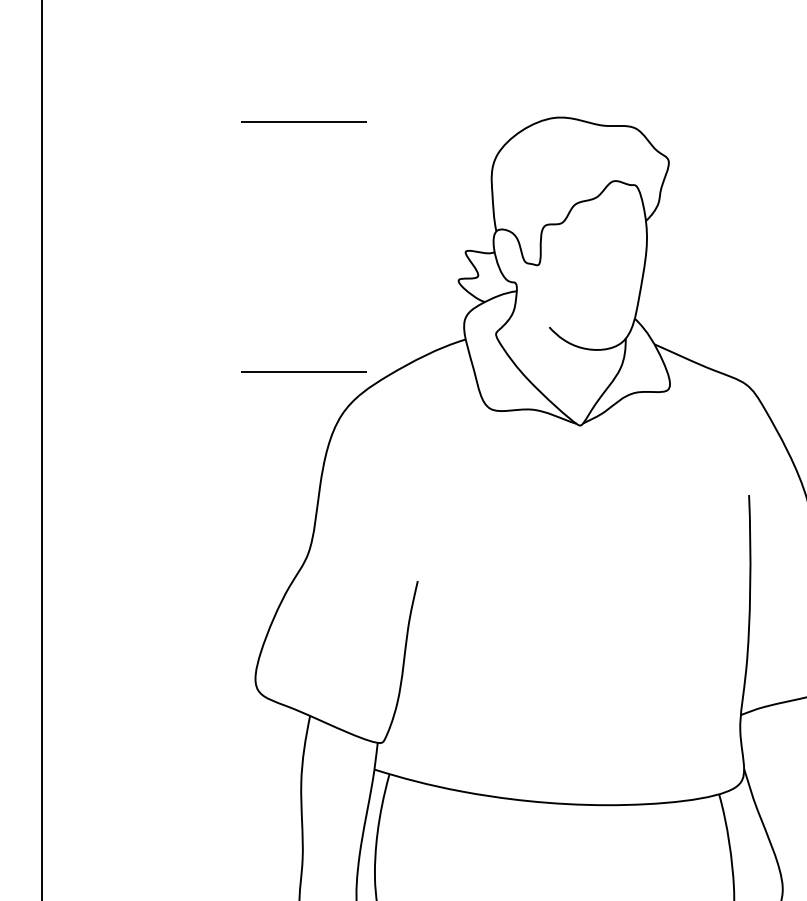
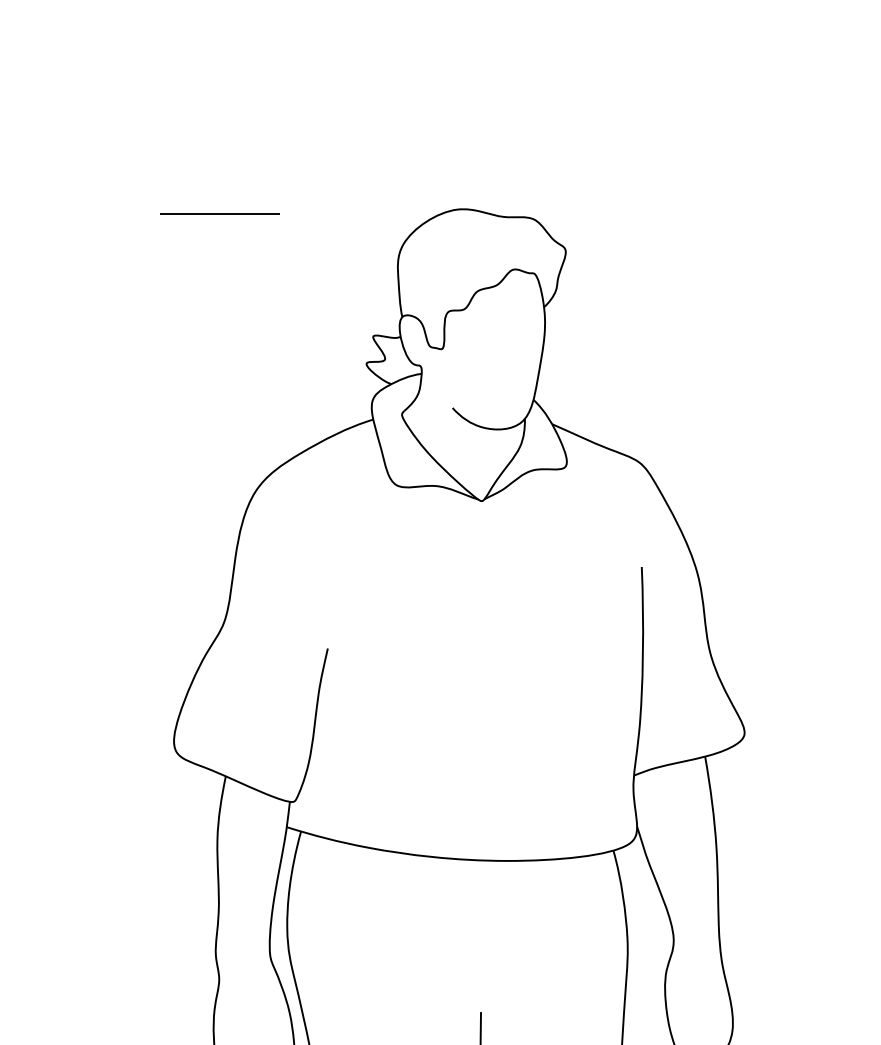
line: (303, 372) -> (219, 450), removed

